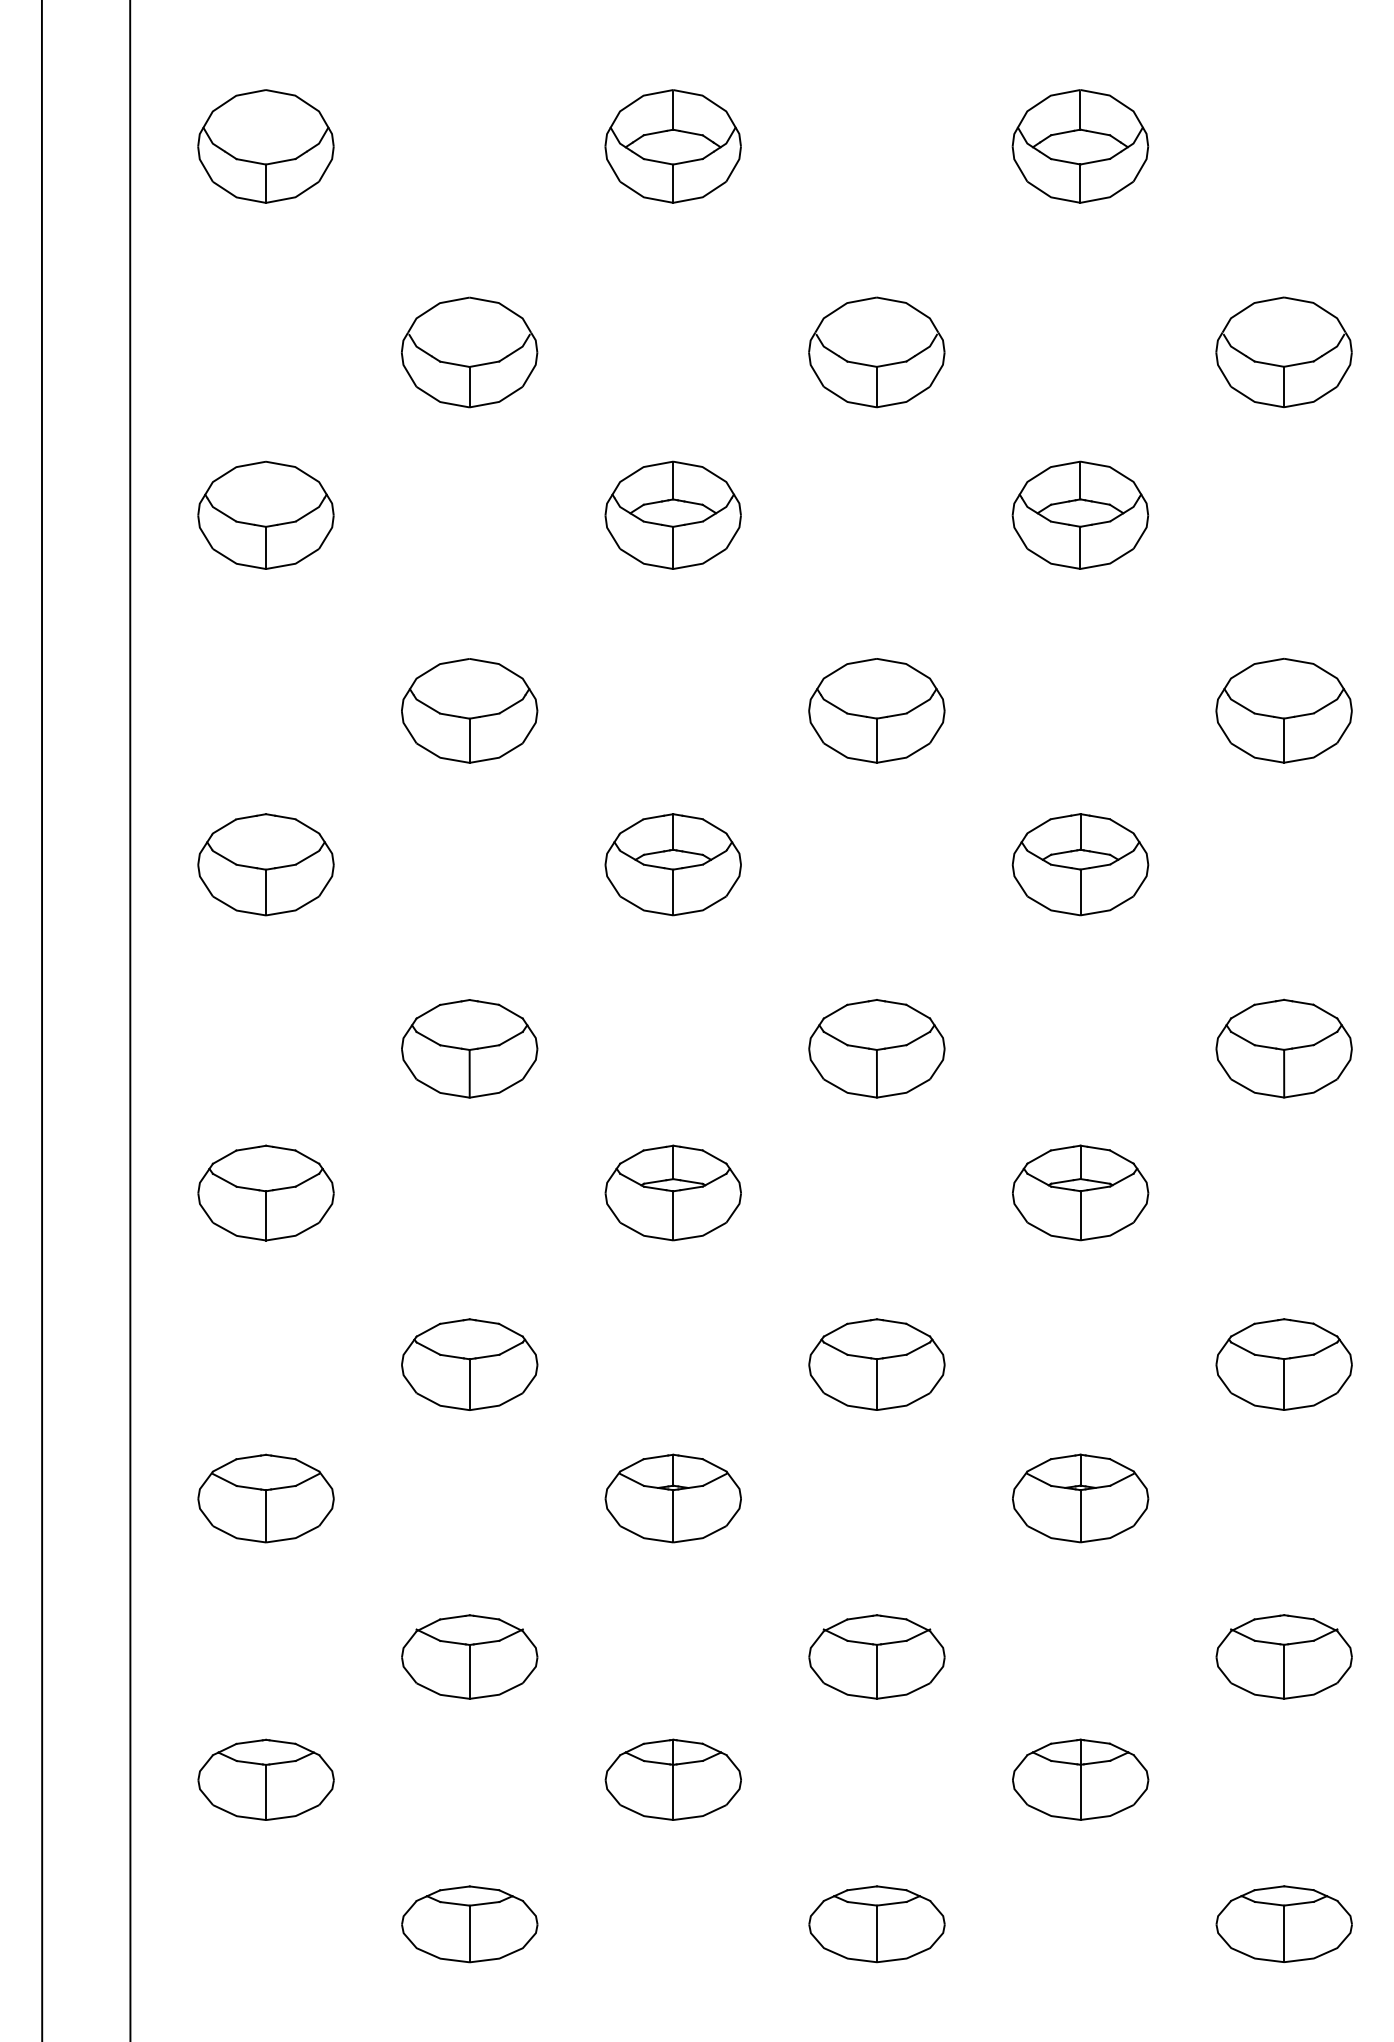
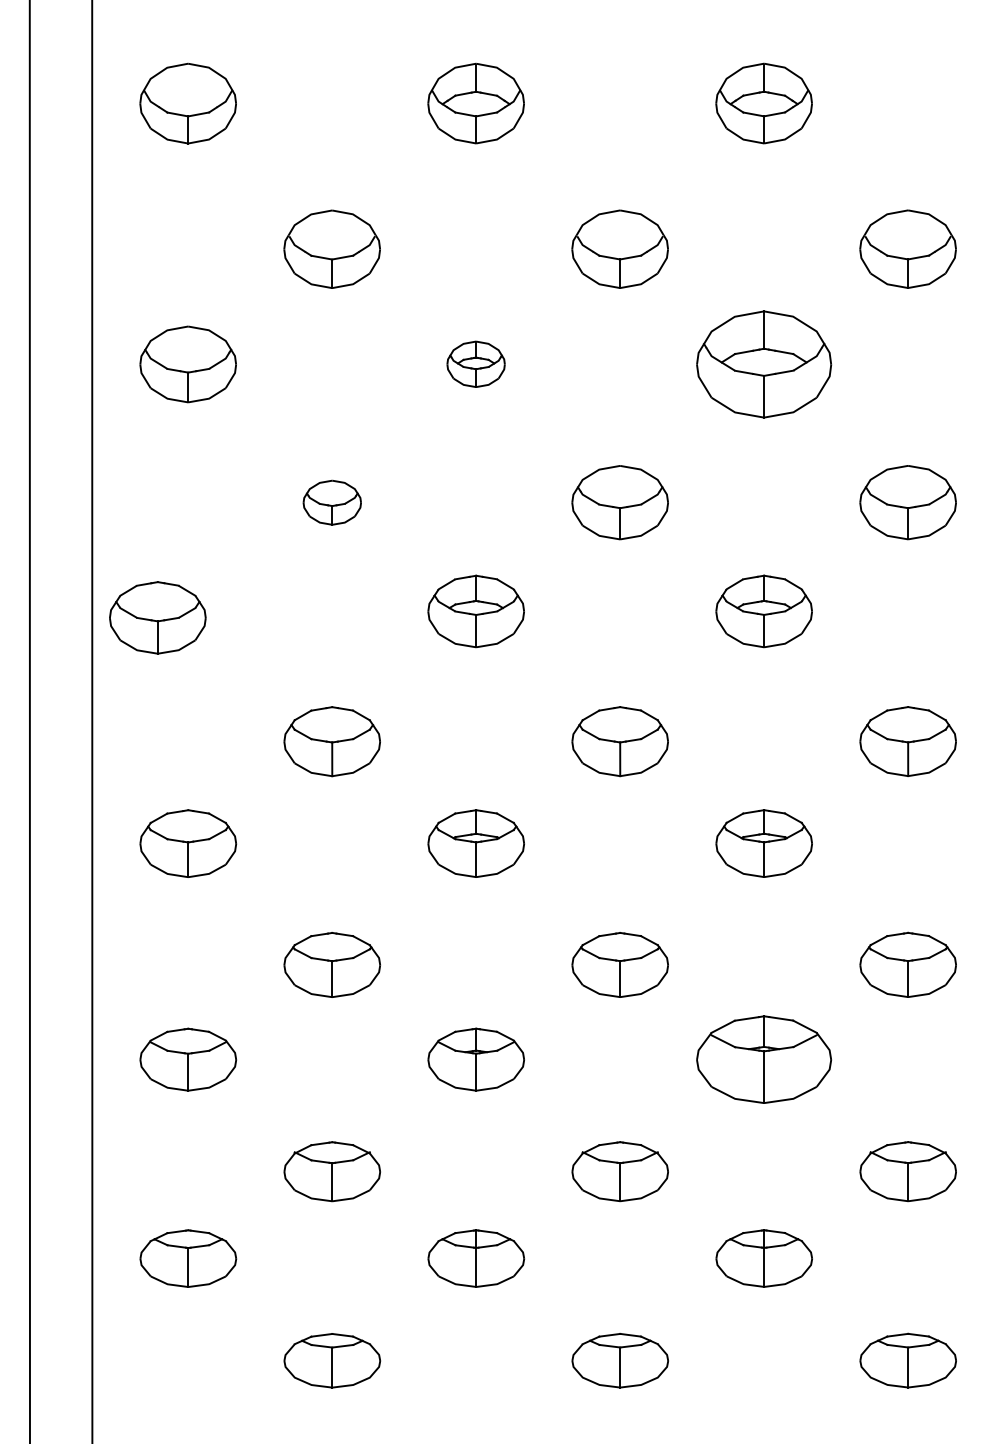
part: (672, 514) -> (475, 363), size x0.6
part: (1080, 514) -> (764, 363), size x1.4
part: (469, 710) -> (332, 502), size x0.6
part: (265, 864) -> (157, 617), moved
part: (1080, 1498) -> (764, 1059), size x1.4

